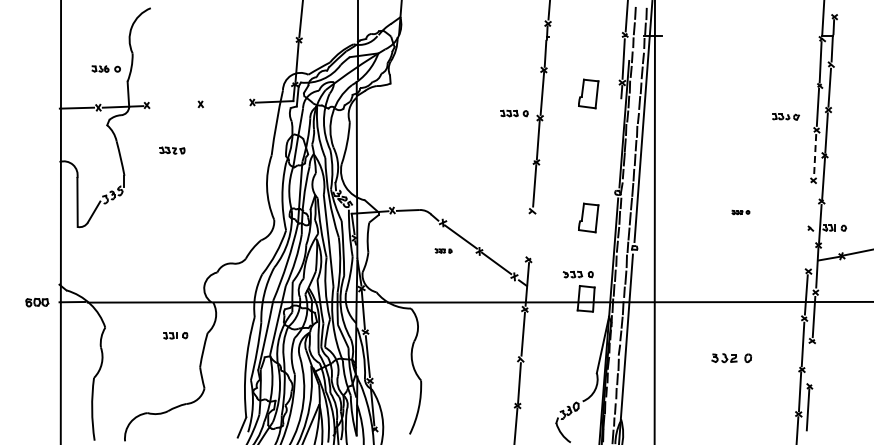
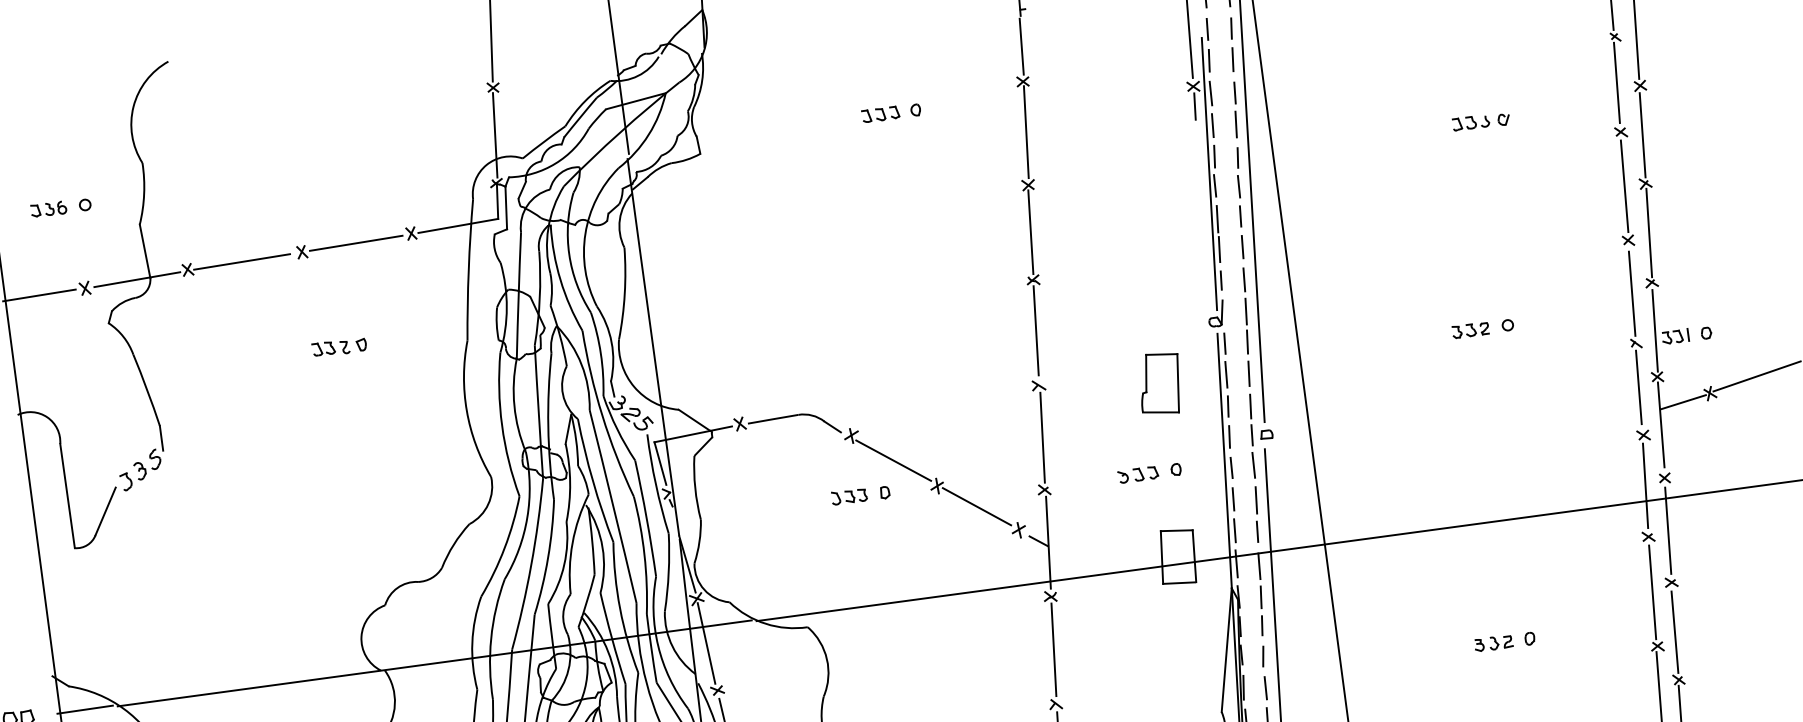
part: (105, 68) -> (59, 206), moved
part: (588, 93) -> (1124, 118), removed
line: (226, 103) -> (356, 243), added
line: (172, 104) -> (241, 260), added
part: (514, 113) -> (891, 113), moved
part: (785, 116) -> (1480, 121), moved
part: (172, 150) -> (340, 347), moved
line: (815, 155) -> (1625, 186), dashed -> solid
line: (811, 205) -> (1631, 293), added
part: (740, 212) -> (1481, 329), size x1.67
line: (530, 235) -> (1041, 437), added
line: (809, 248) -> (1639, 386), added
part: (443, 250) -> (860, 494), size x1.67
part: (577, 274) -> (1147, 473), moved
part: (731, 358) -> (1504, 642), size x0.71
line: (810, 364) -> (1674, 632), added

